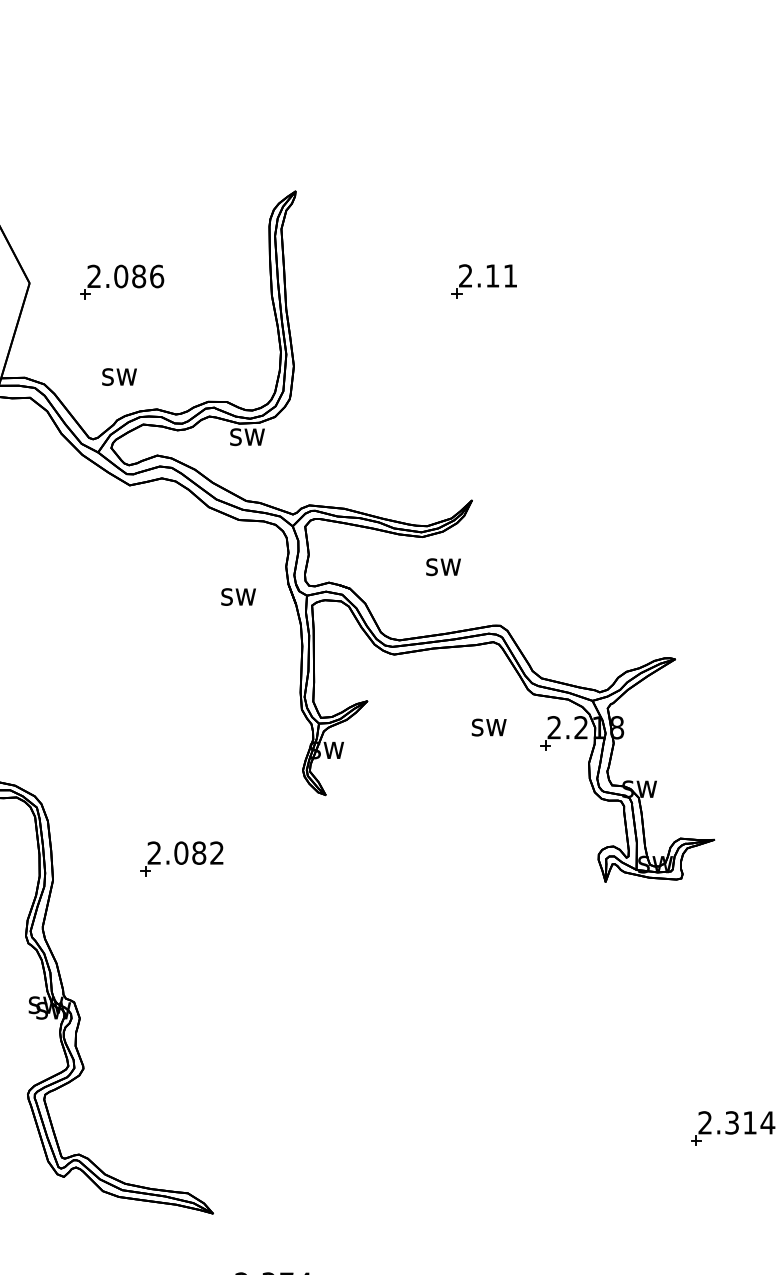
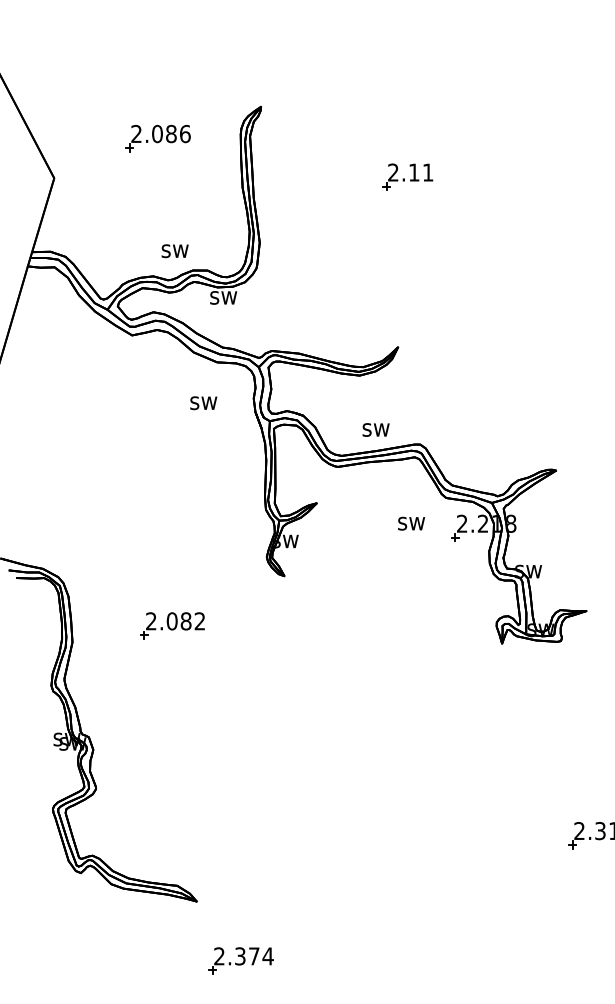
part: (121, 282) -> (157, 138), moved
text: (118, 377) -> (174, 251), moved
text: (442, 566) -> (375, 429), moved
text: (238, 597) -> (203, 403), moved

